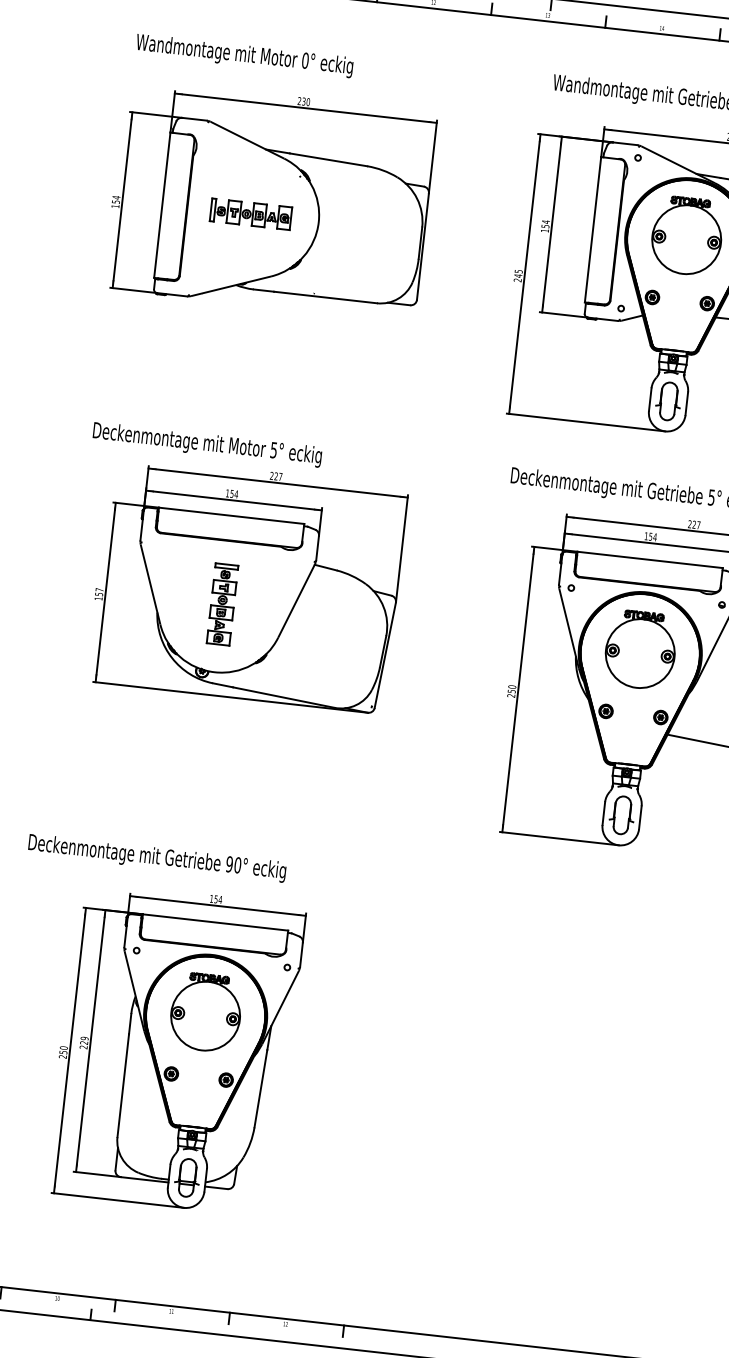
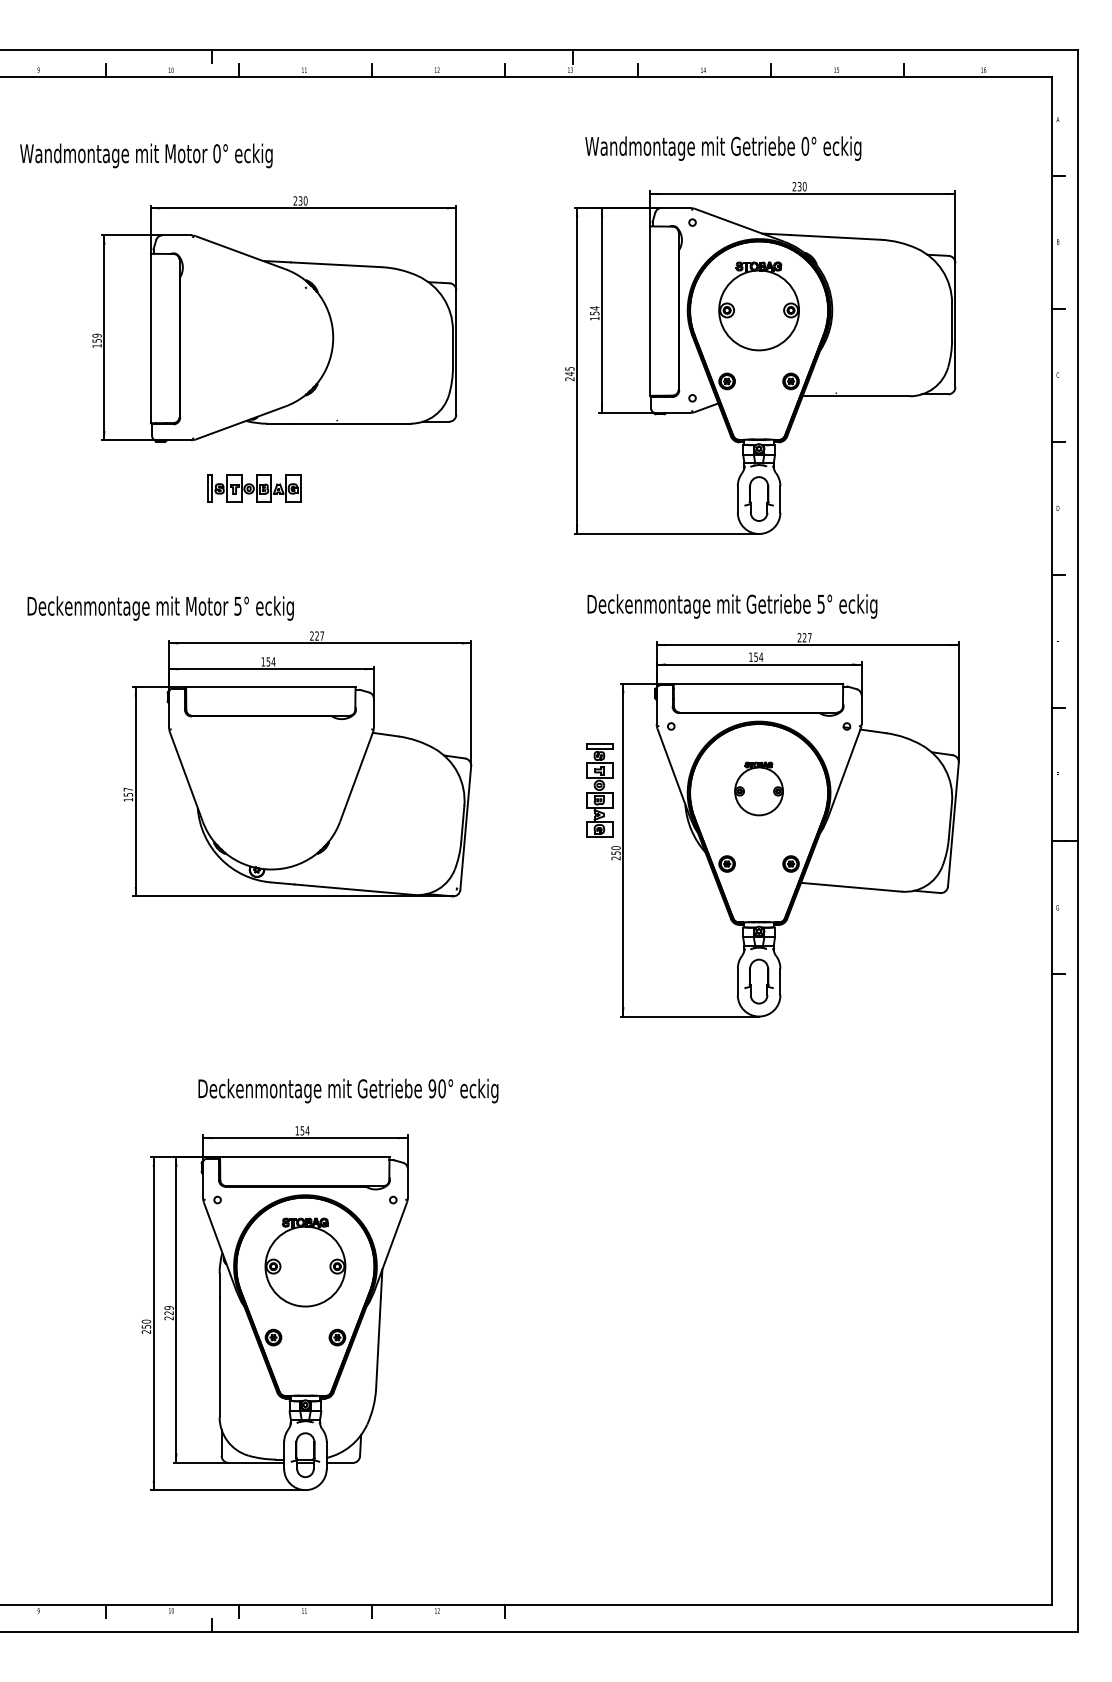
text: (244, 55) -> (146, 155), moved
text: (115, 197) -> (96, 335), 154 -> 159
part: (251, 214) -> (254, 488), moved
text: (207, 444) -> (160, 608), moved
part: (222, 604) -> (599, 790), moved
part: (640, 649) -> (758, 788), size x0.6
text: (157, 857) -> (348, 1090), moved

